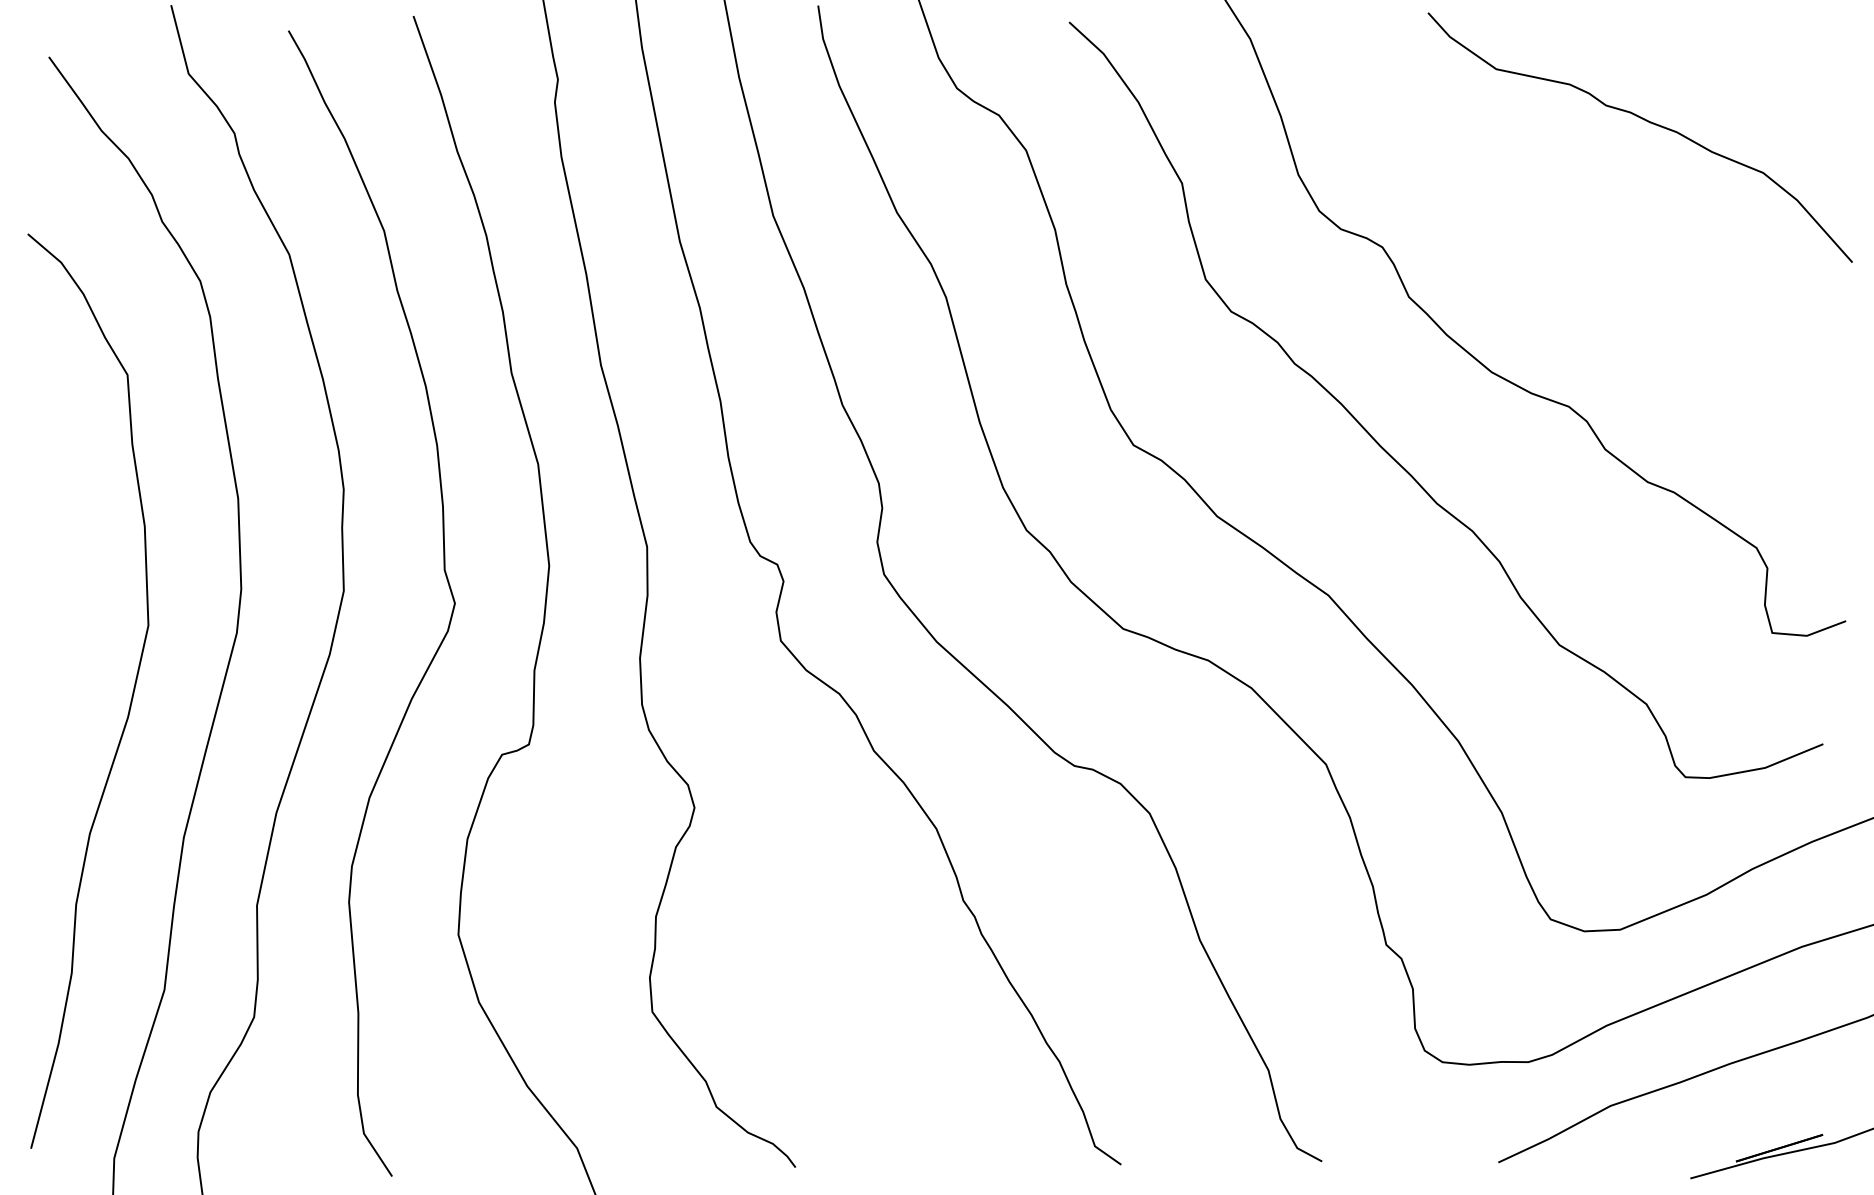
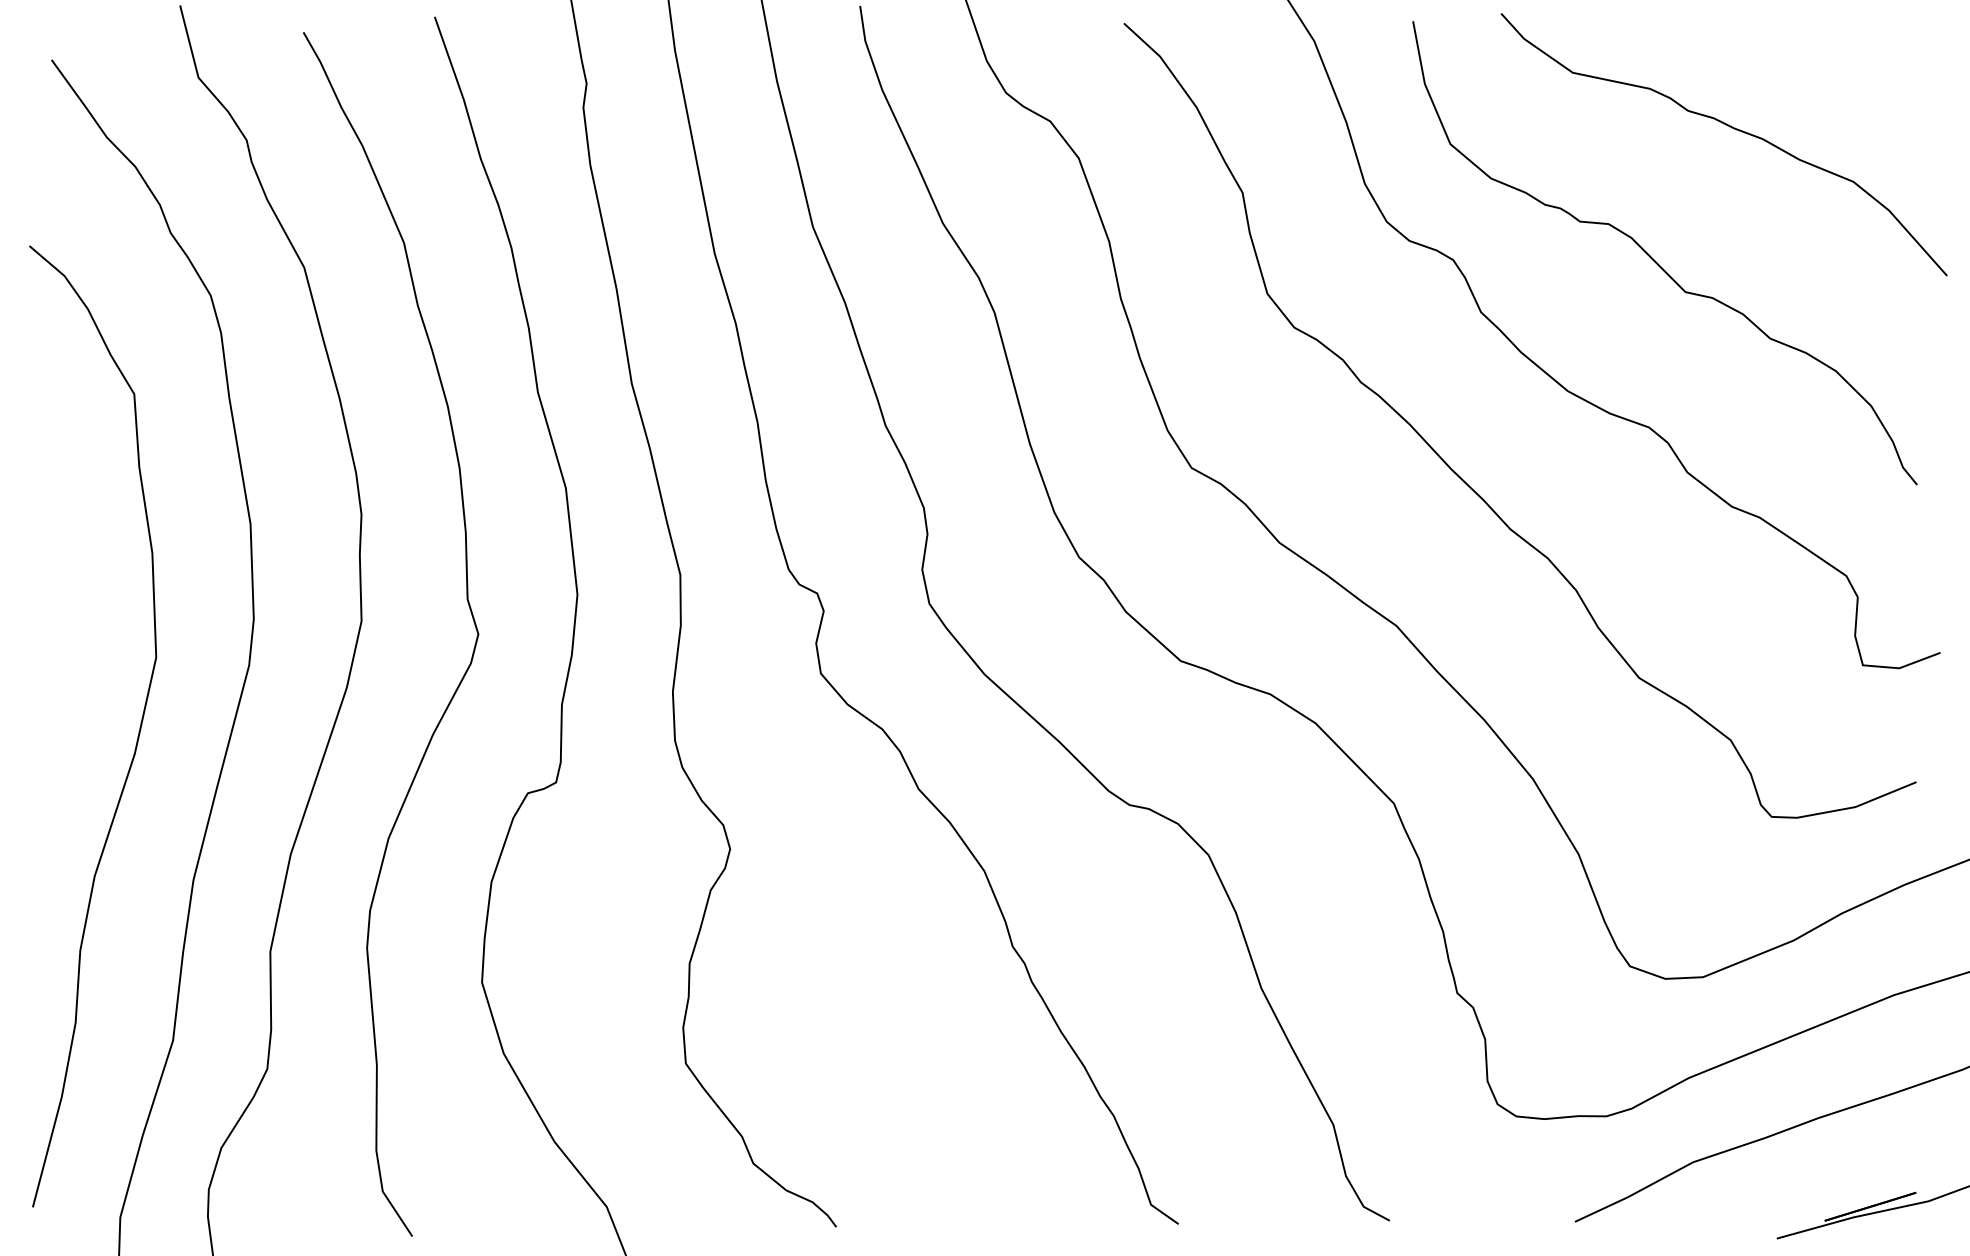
part: (1575, 248) -> (1656, 261), added

